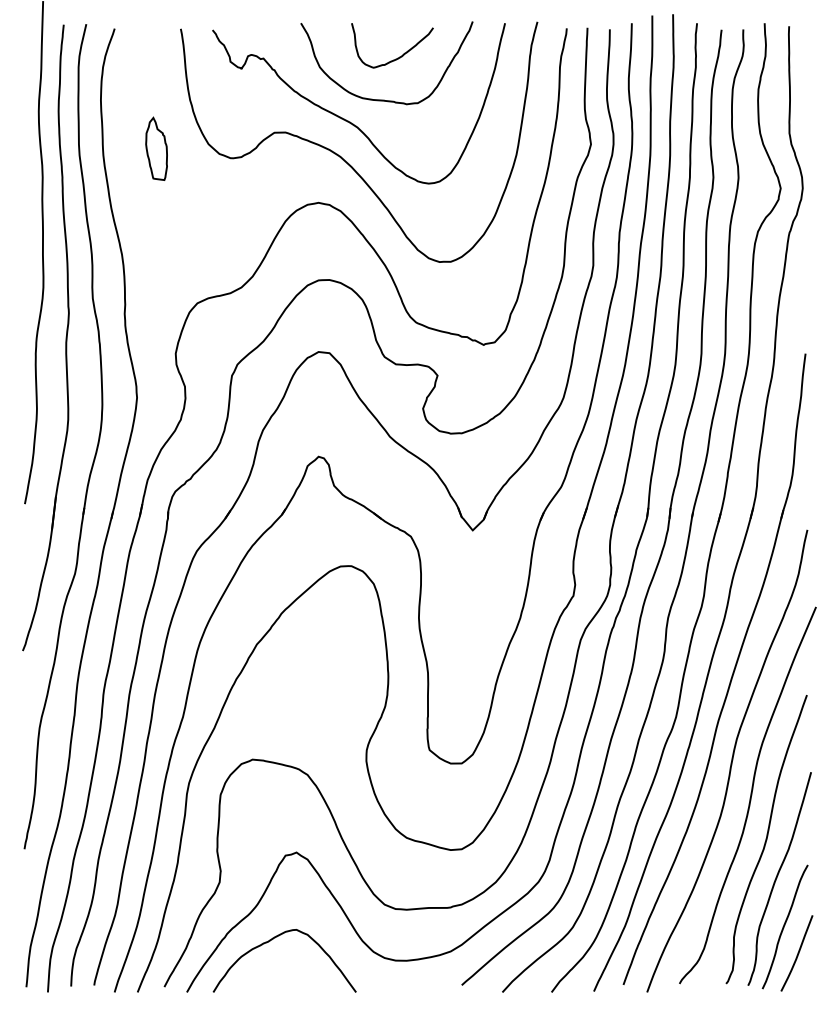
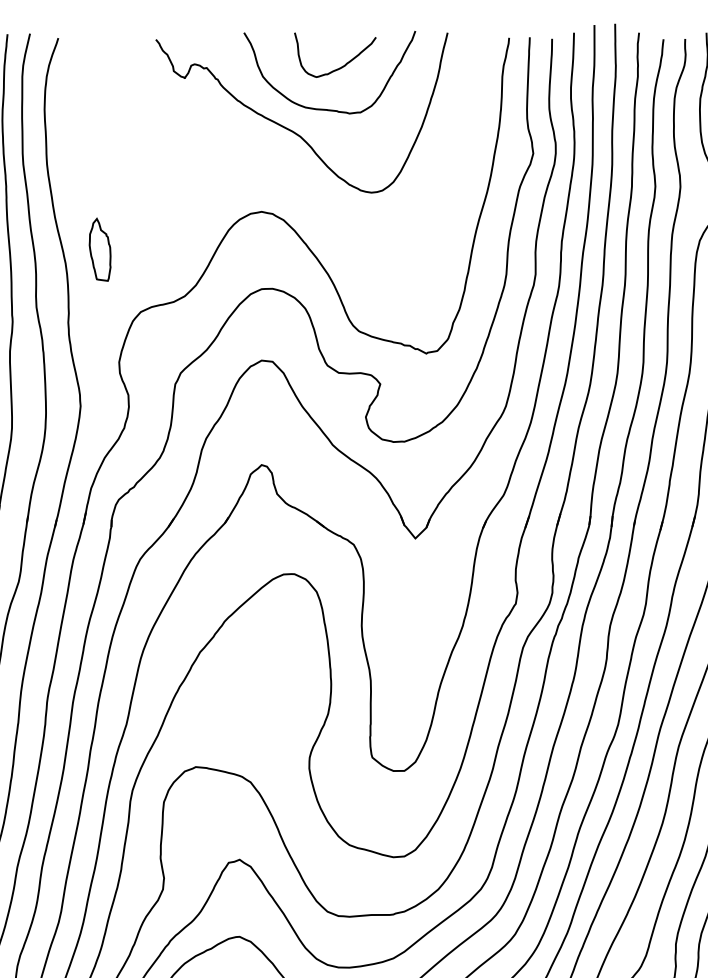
part: (156, 148) -> (100, 249), moved
curve: (342, 157) -> (285, 166), removed

